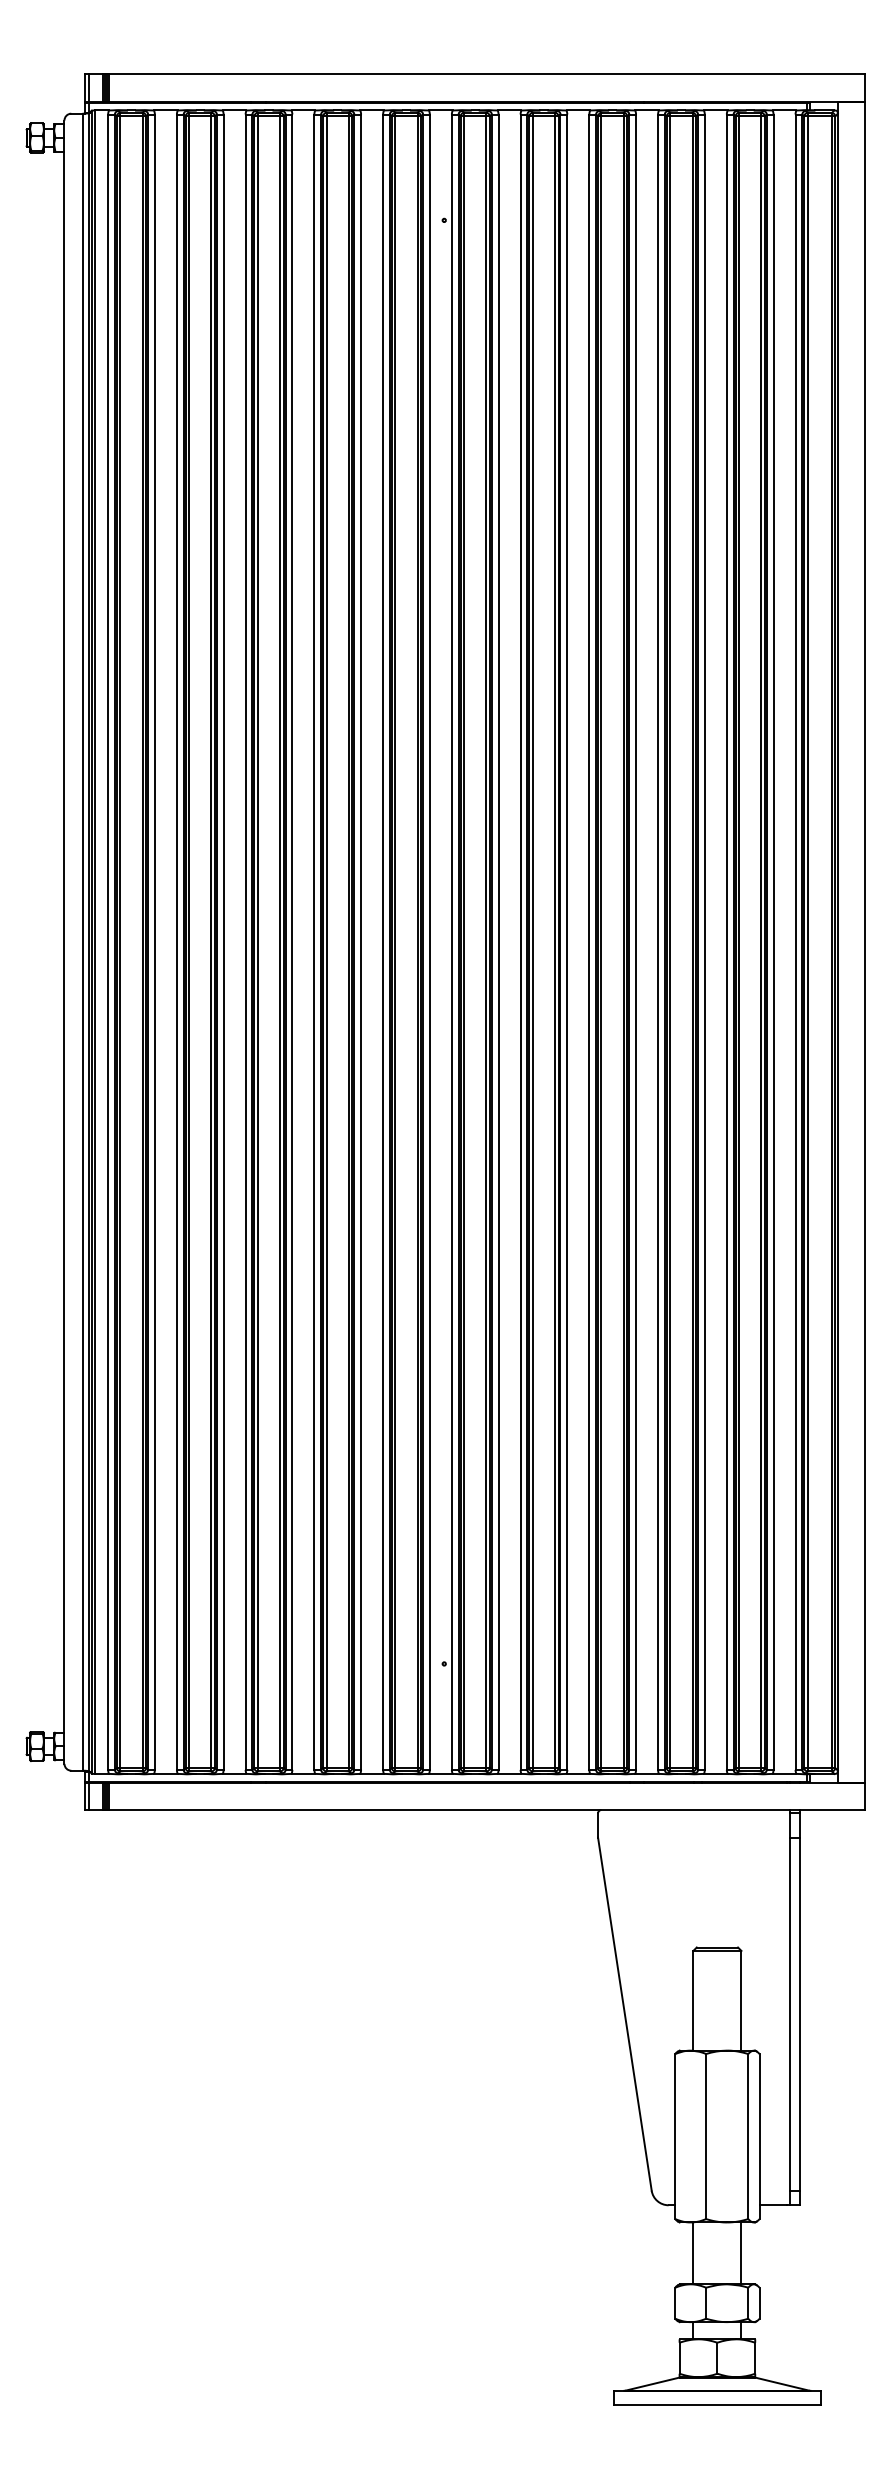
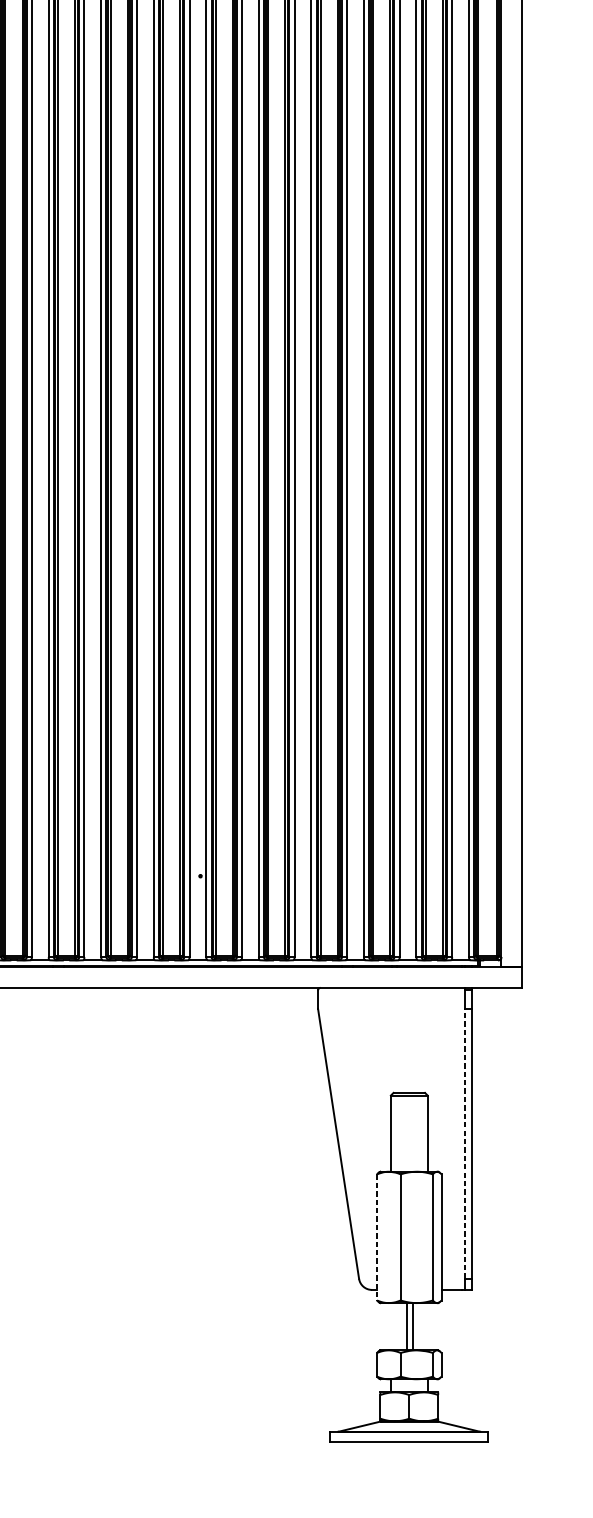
line: (789, 2014) -> (464, 1144), solid -> dashed
line: (675, 2136) -> (377, 1237), solid -> dashed
line: (693, 2253) -> (413, 1326), moved
line: (741, 2253) -> (407, 1326), moved

